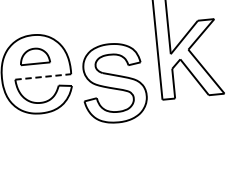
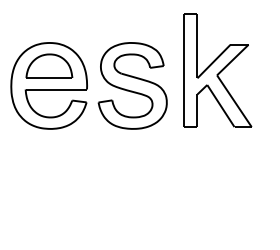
part: (34, 55) -> (49, 65), size x1.43
line: (43, 76) -> (56, 89), dashed -> solid
part: (113, 82) -> (132, 85), moved

